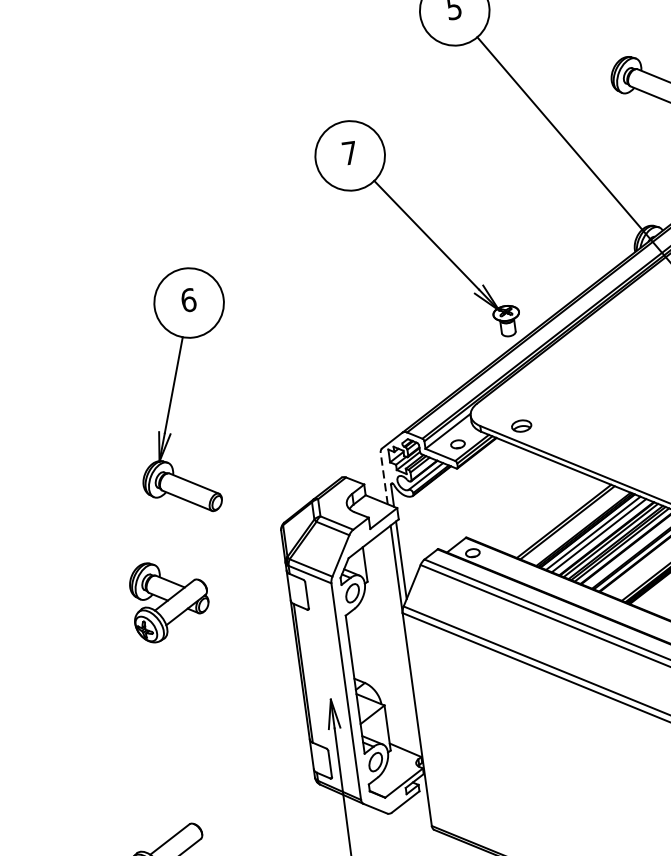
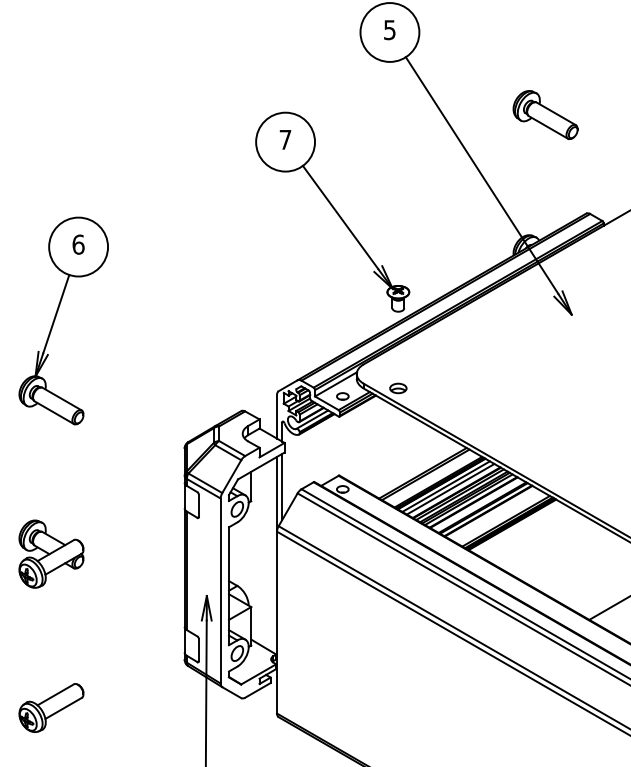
part: (174, 389) -> (56, 317), moved
line: (384, 478) -> (277, 416), dashed -> solid
part: (170, 599) -> (51, 553), moved

